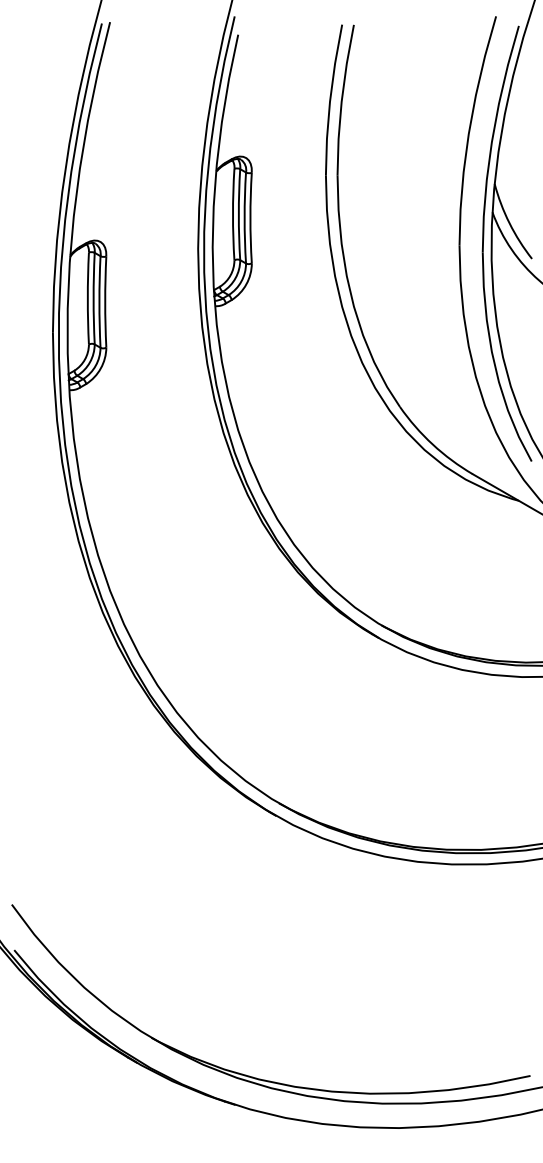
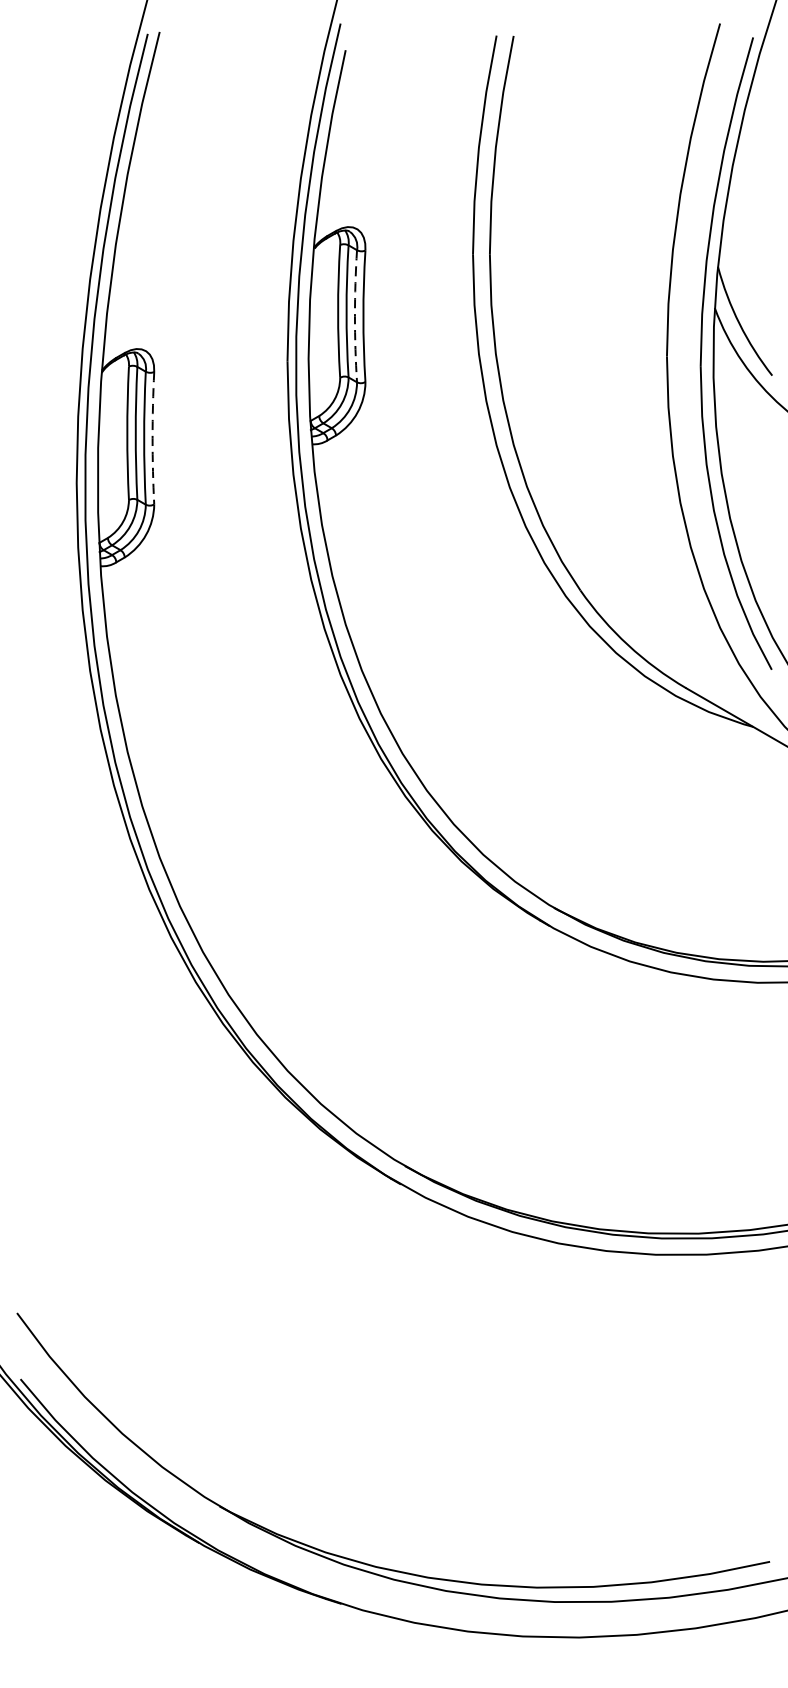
arc: (244, 218) -> (354, 316), solid -> dashed
arc: (105, 302) -> (153, 438), solid -> dashed

